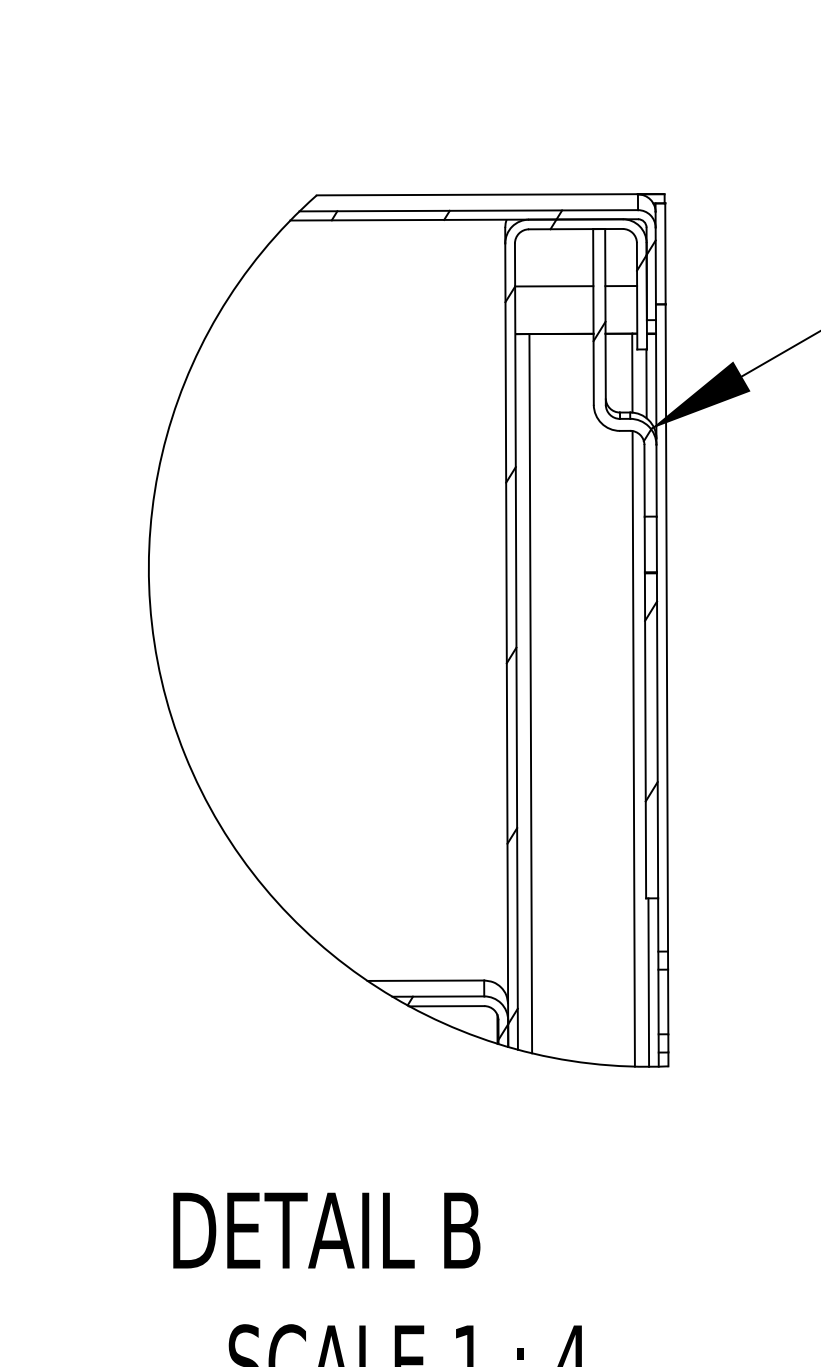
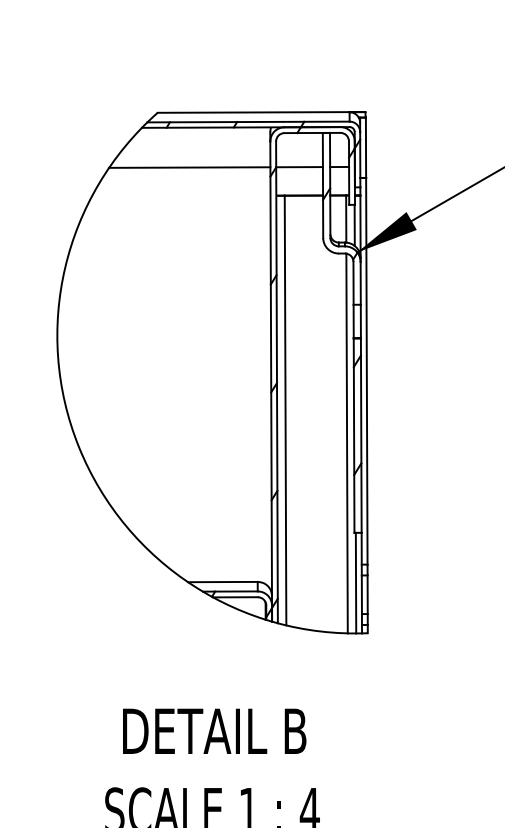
line: (370, 286) -> (189, 167), added
text: (326, 1229) -> (214, 730), moved

